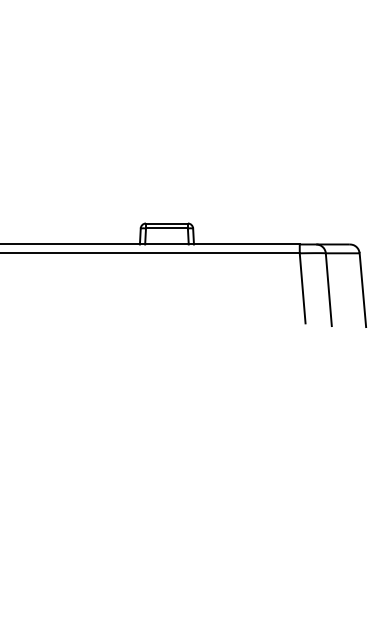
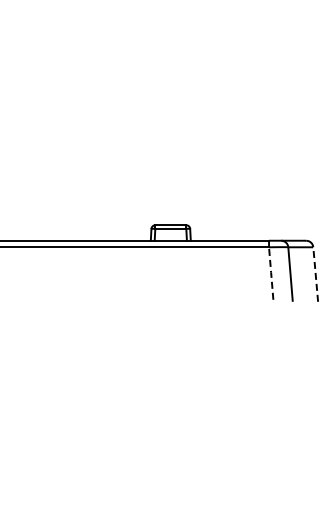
line: (303, 287) -> (271, 272), solid -> dashed
line: (362, 290) -> (315, 274), solid -> dashed

